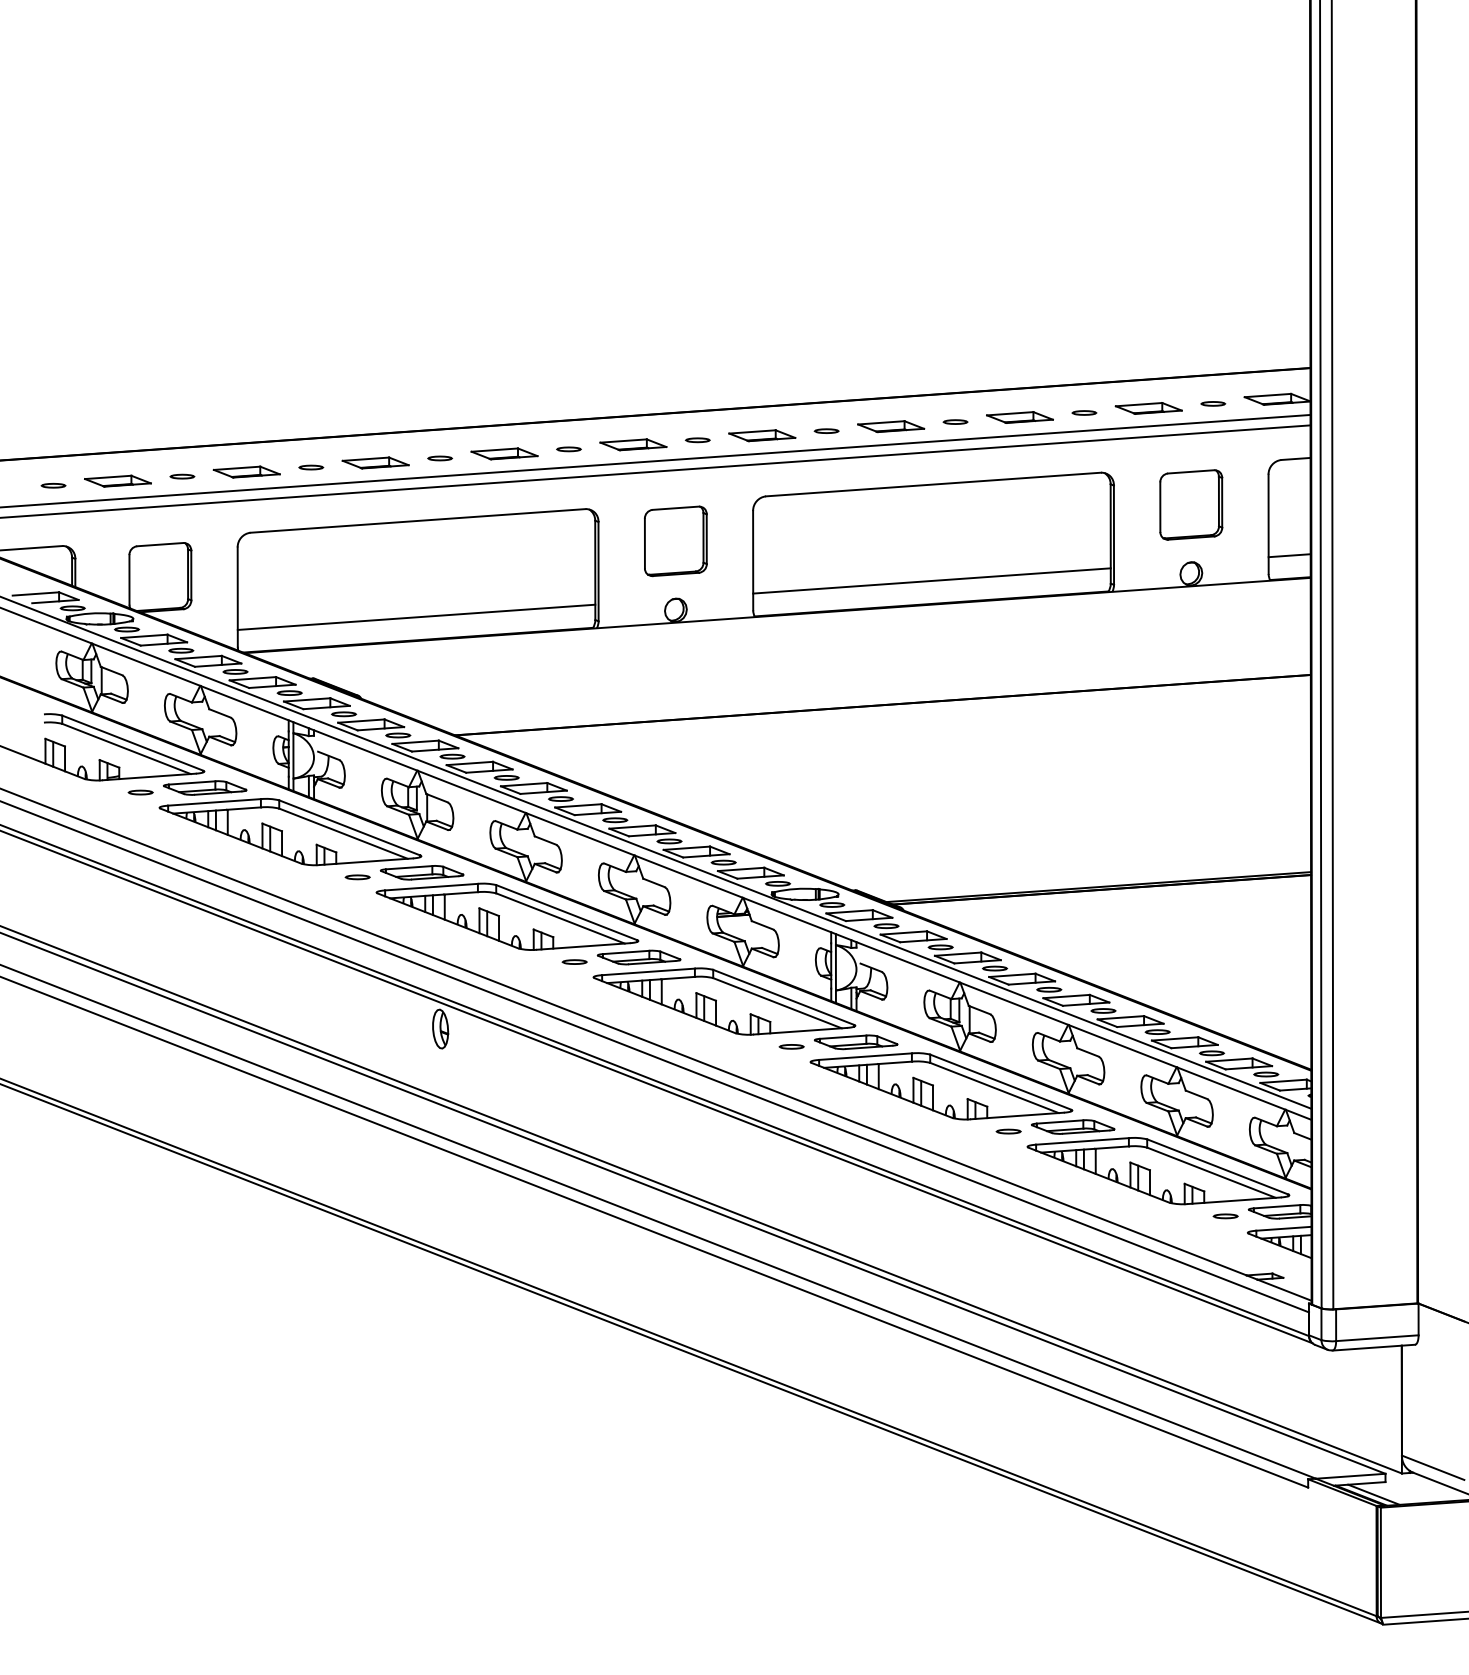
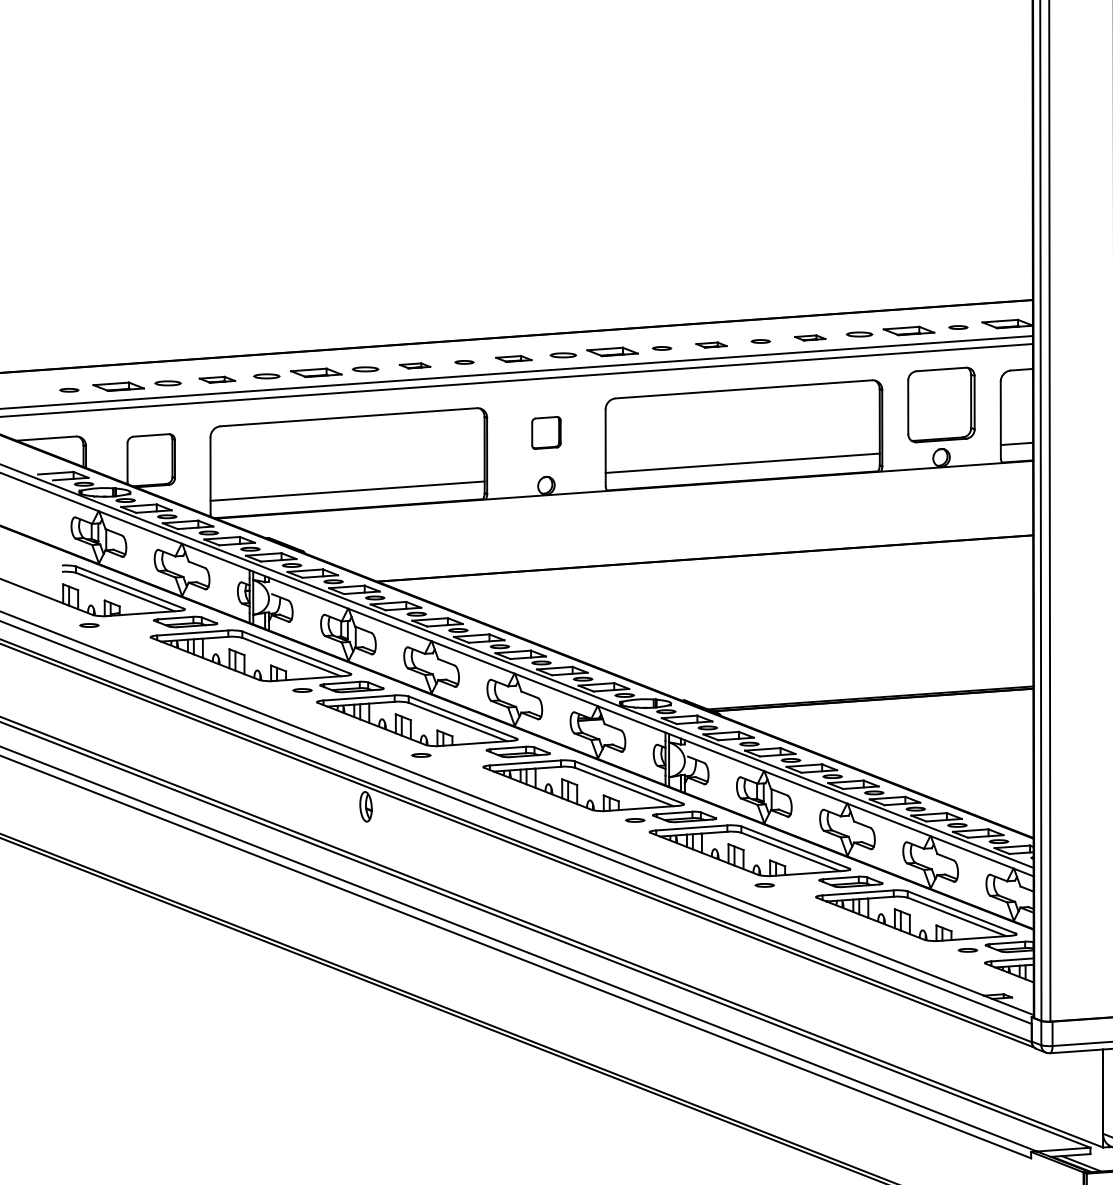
part: (1084, 412) -> (859, 334), size x1.4
part: (1019, 417) -> (809, 337), size x0.6
part: (891, 426) -> (711, 344), size x0.6
part: (697, 440) -> (563, 355), size x1.4
part: (633, 444) -> (513, 358), size x0.7
part: (504, 453) -> (415, 365), size x0.6
part: (440, 458) -> (365, 369), size x1.4
part: (311, 467) -> (267, 376), size x1.4
part: (246, 471) -> (217, 379), size x0.7
part: (182, 476) -> (168, 383), size x1.4
part: (1191, 504) -> (941, 404), size x1.4
part: (675, 541) -> (546, 433), size x0.6
part: (140, 792) -> (89, 625), moved
part: (574, 961) -> (421, 755), moved
part: (1008, 1131) -> (764, 885), moved

